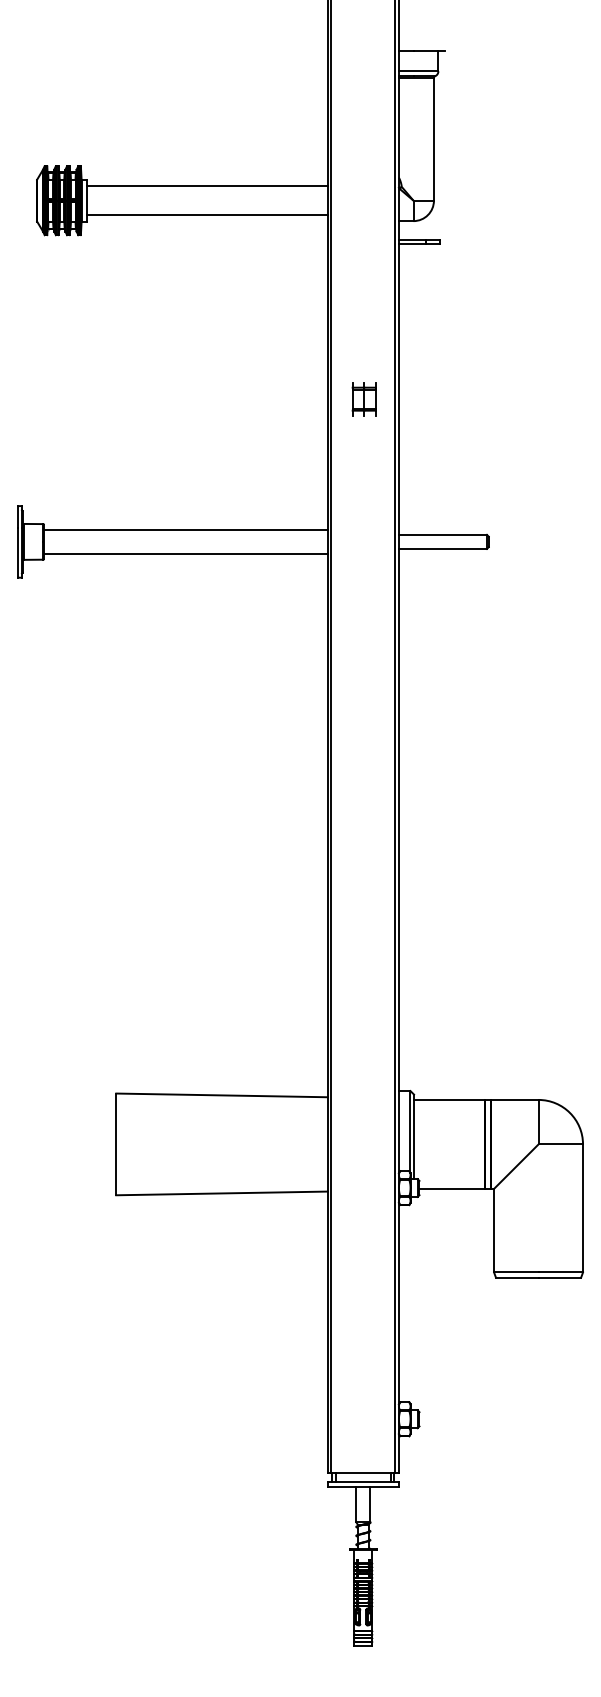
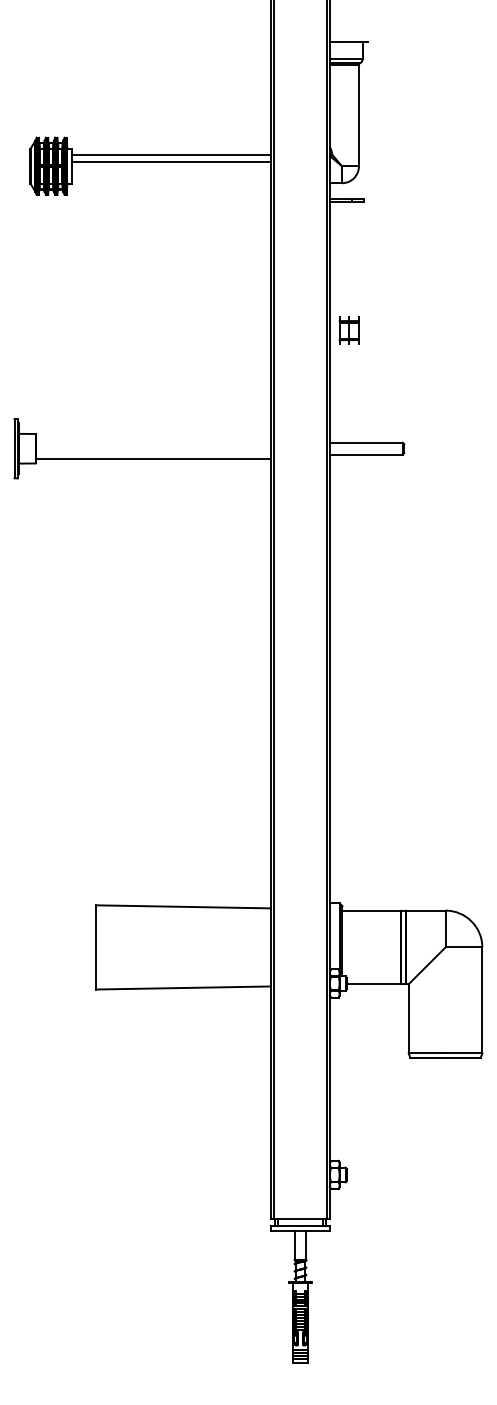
line: (206, 214) -> (170, 161), moved
part: (363, 399) -> (348, 330), moved
line: (185, 529) -> (153, 438), removed

